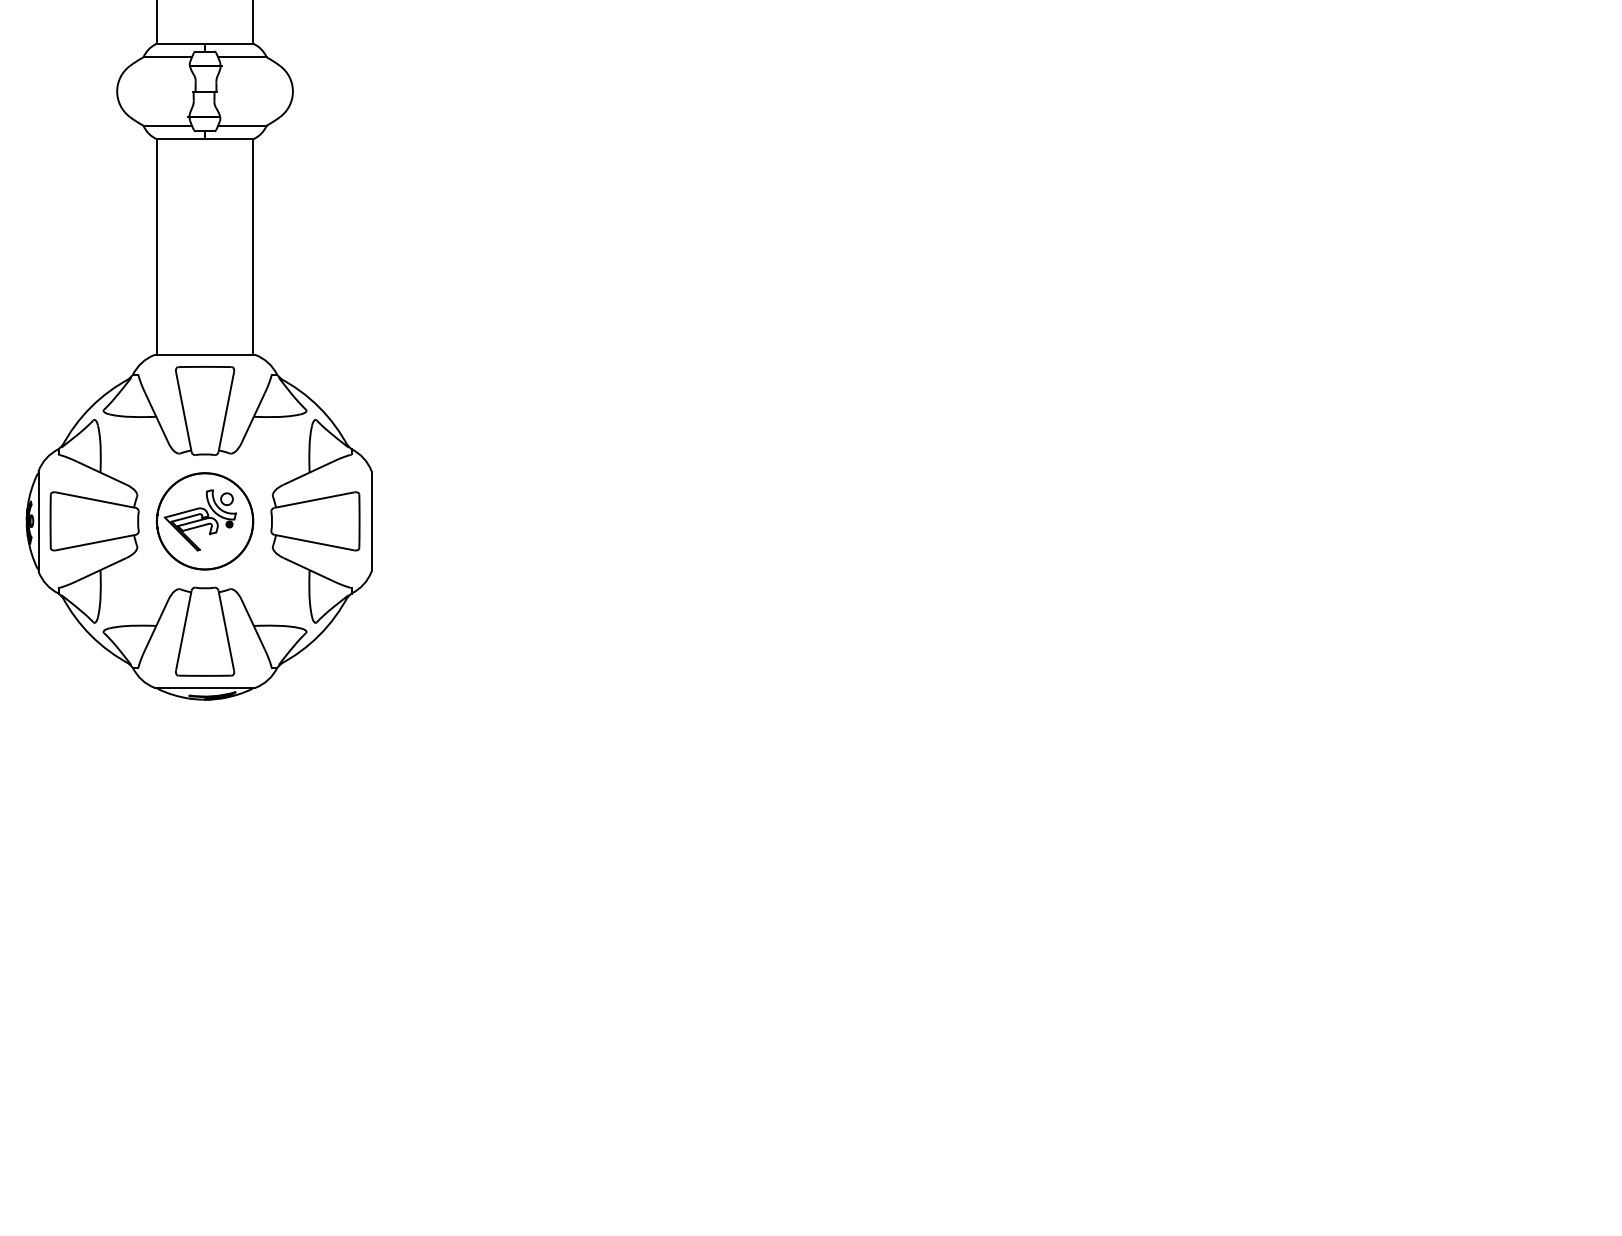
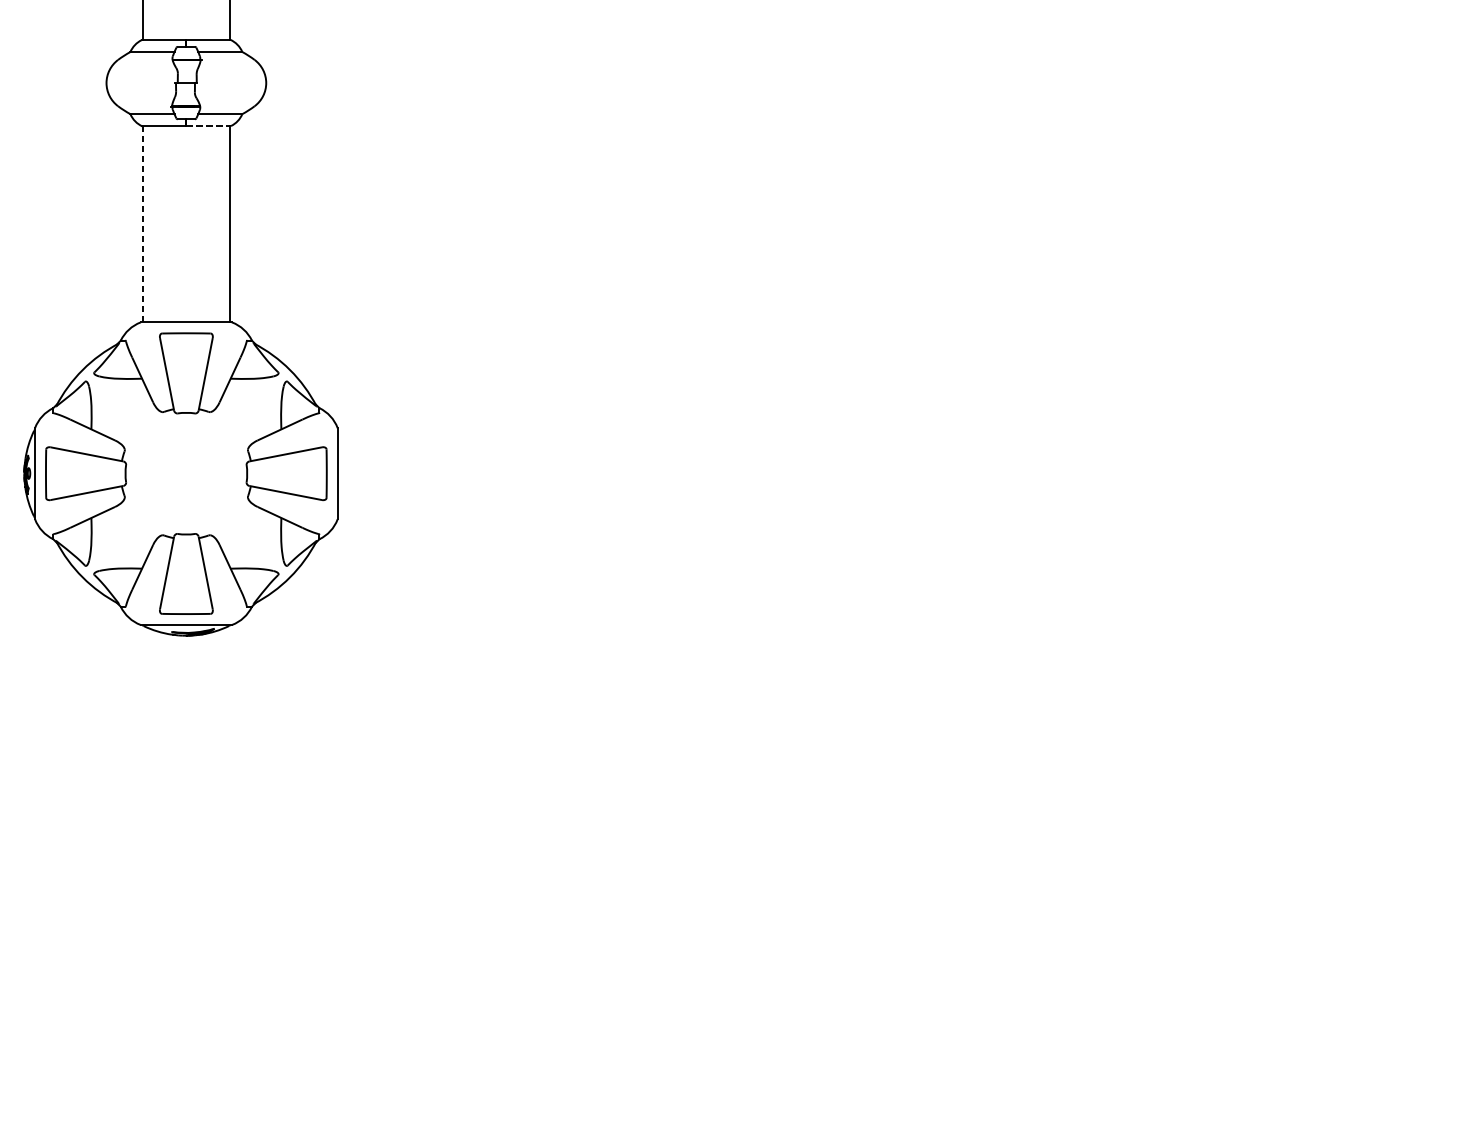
line: (230, 138) -> (209, 125), solid -> dashed
line: (157, 247) -> (143, 224), solid -> dashed
part: (204, 521) -> (185, 473), removed

